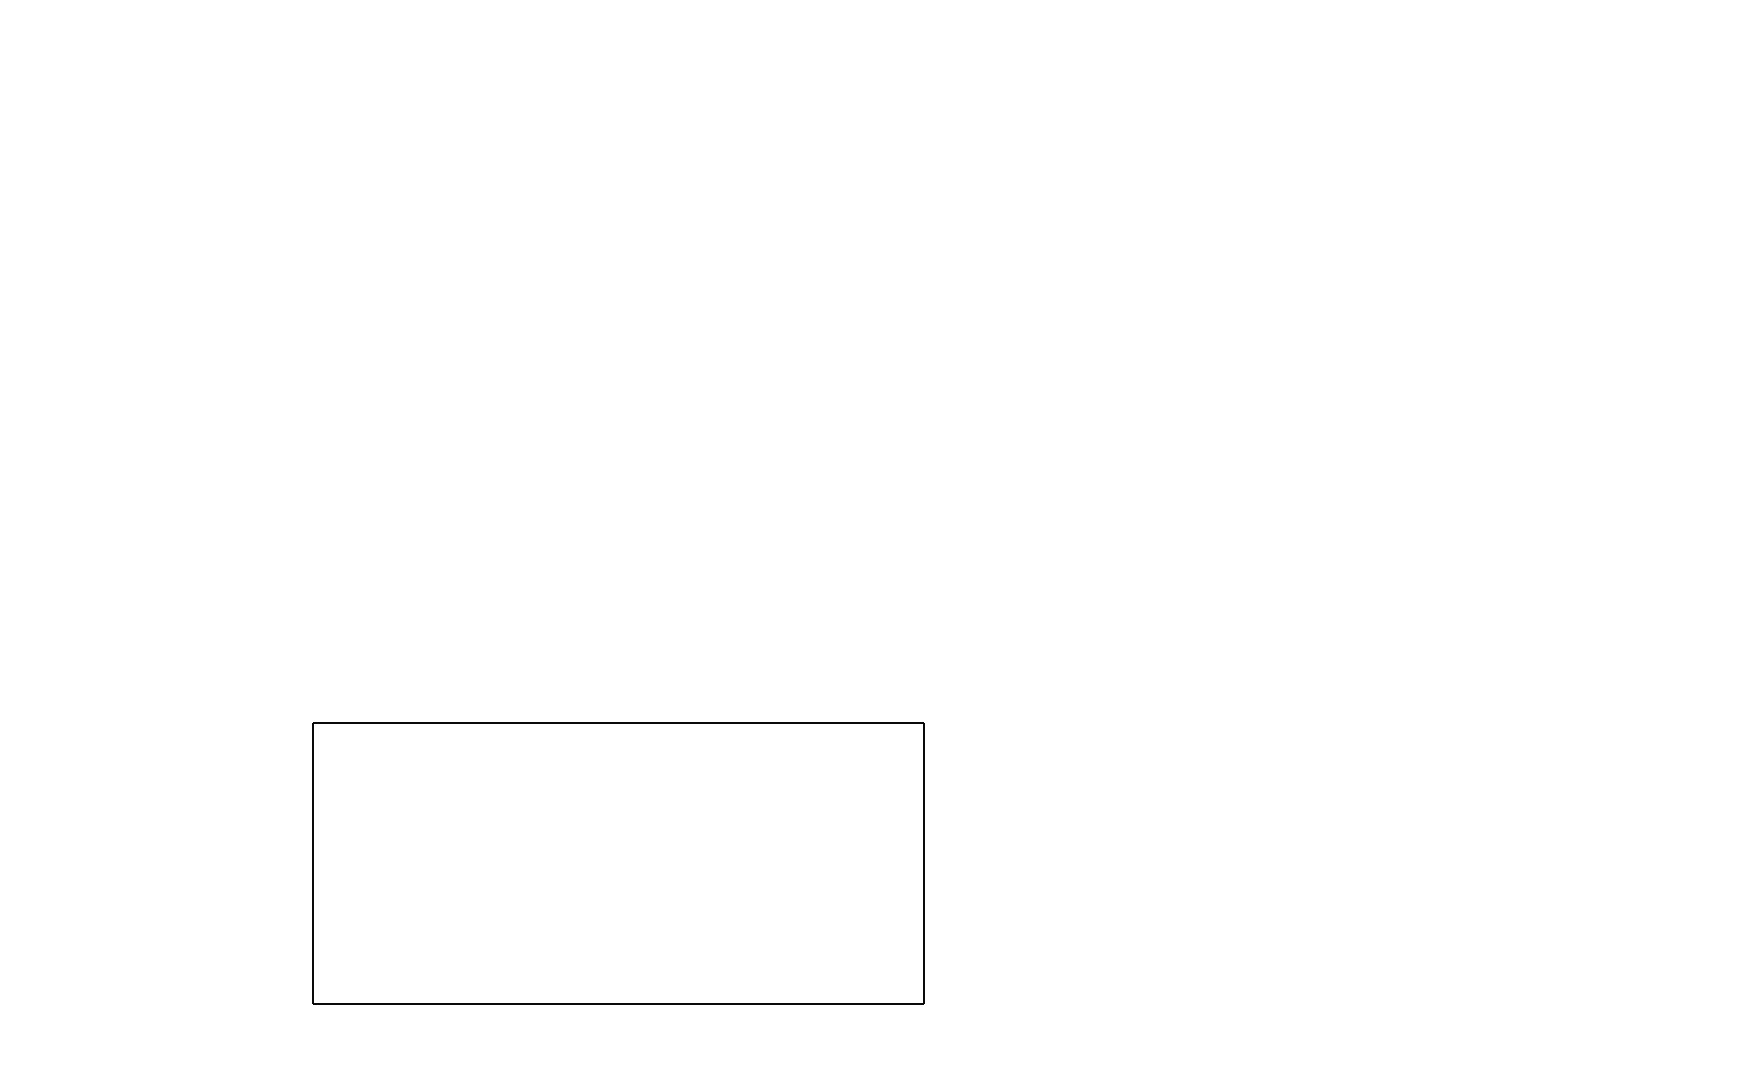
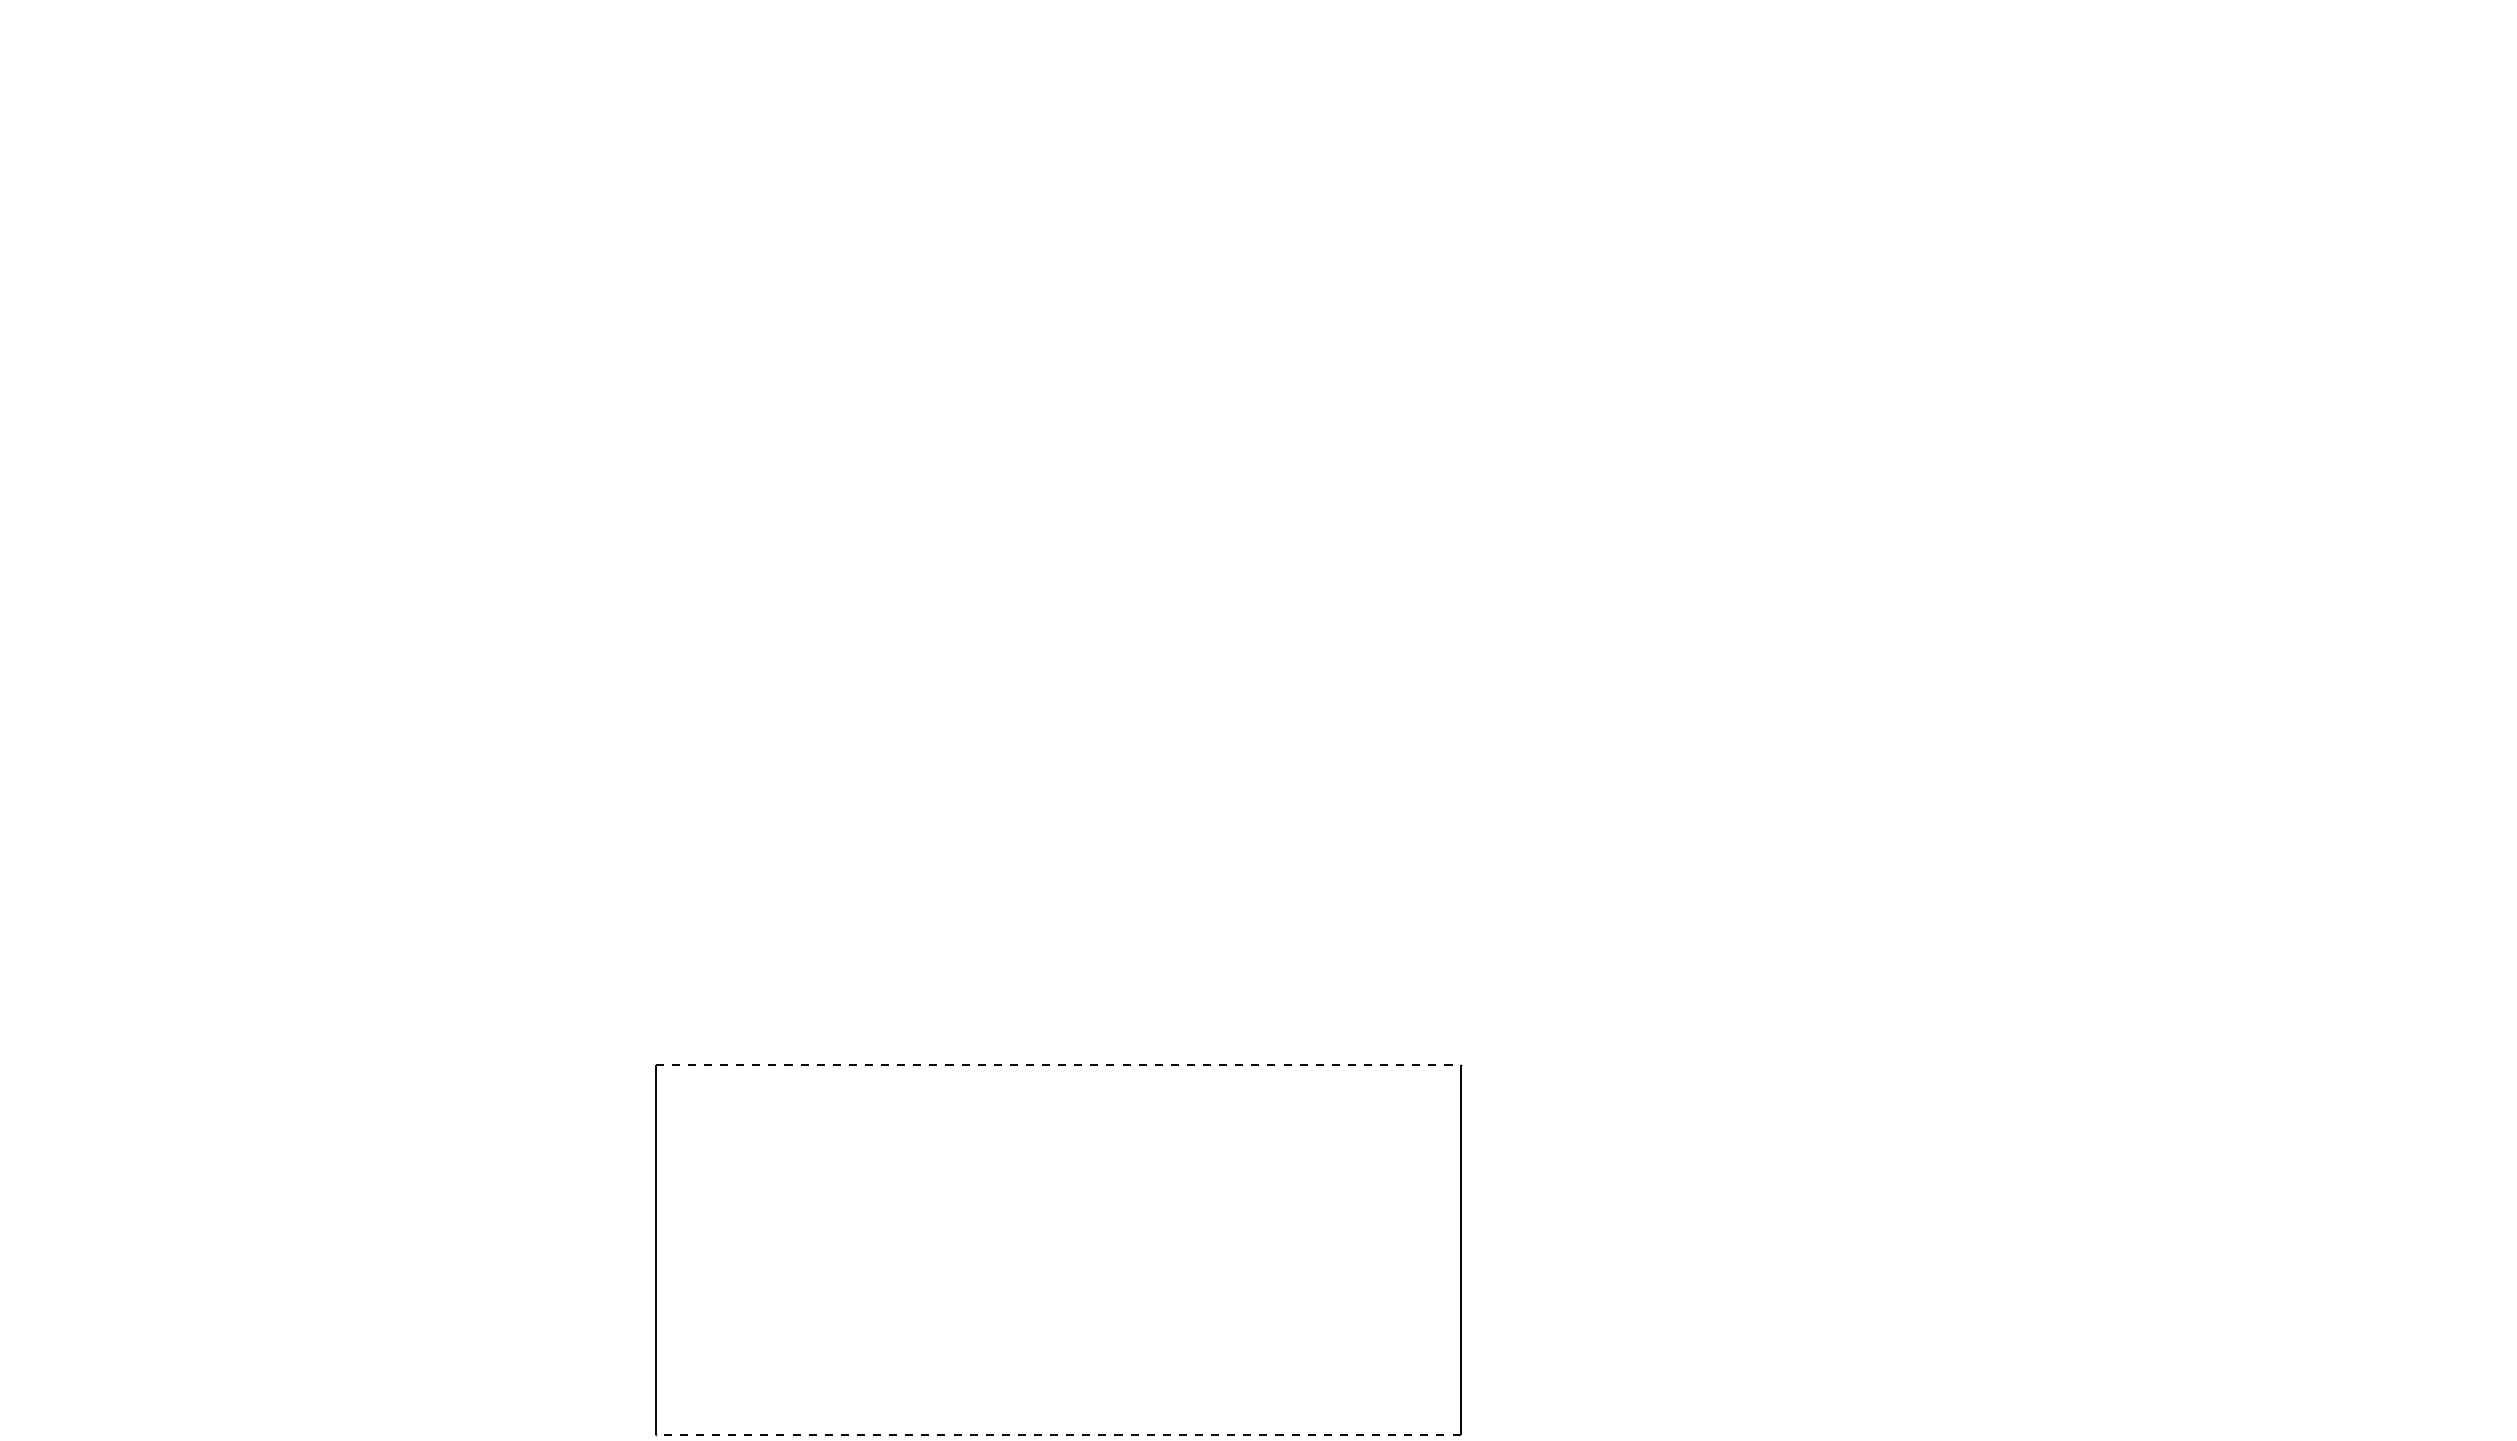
line: (619, 723) -> (1058, 1064), solid -> dashed
line: (618, 1004) -> (1057, 1434), solid -> dashed

